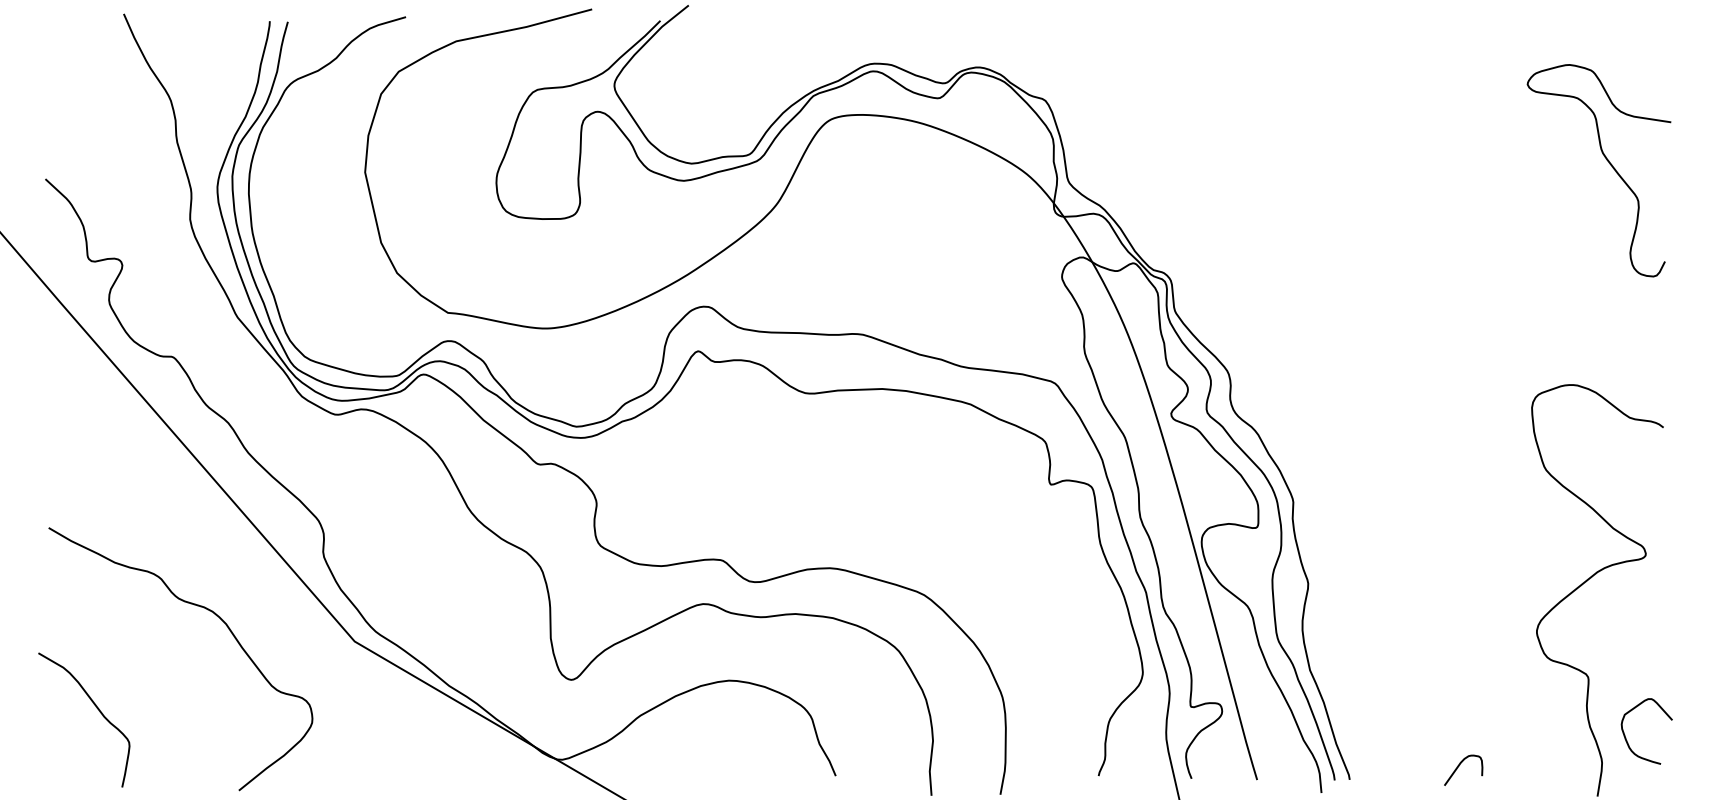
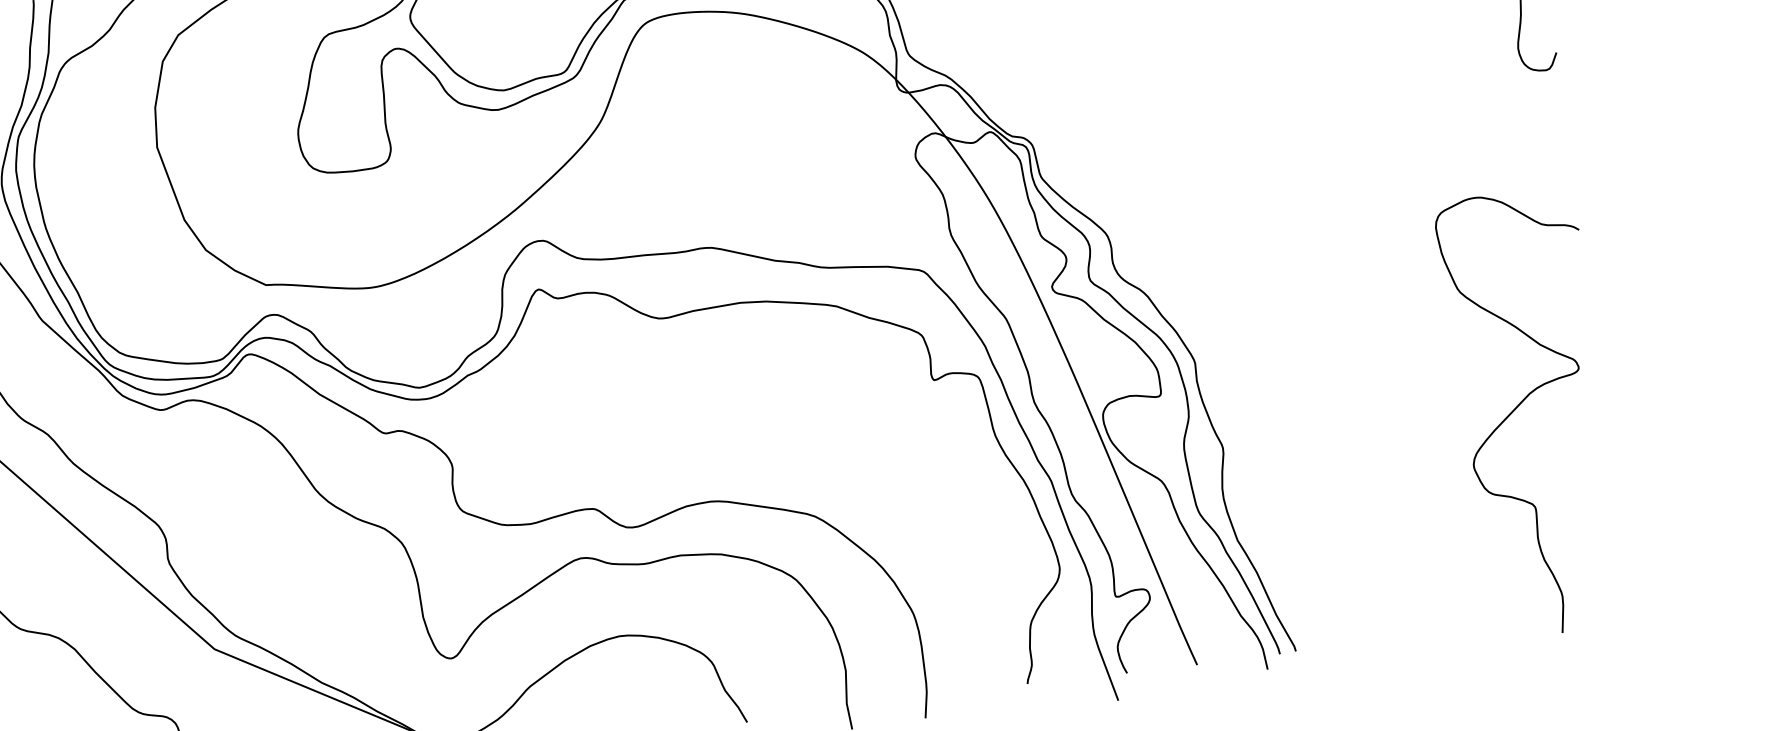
curve: (1626, 737) -> (1584, 565), removed
curve: (1459, 766) -> (1410, 621), removed

